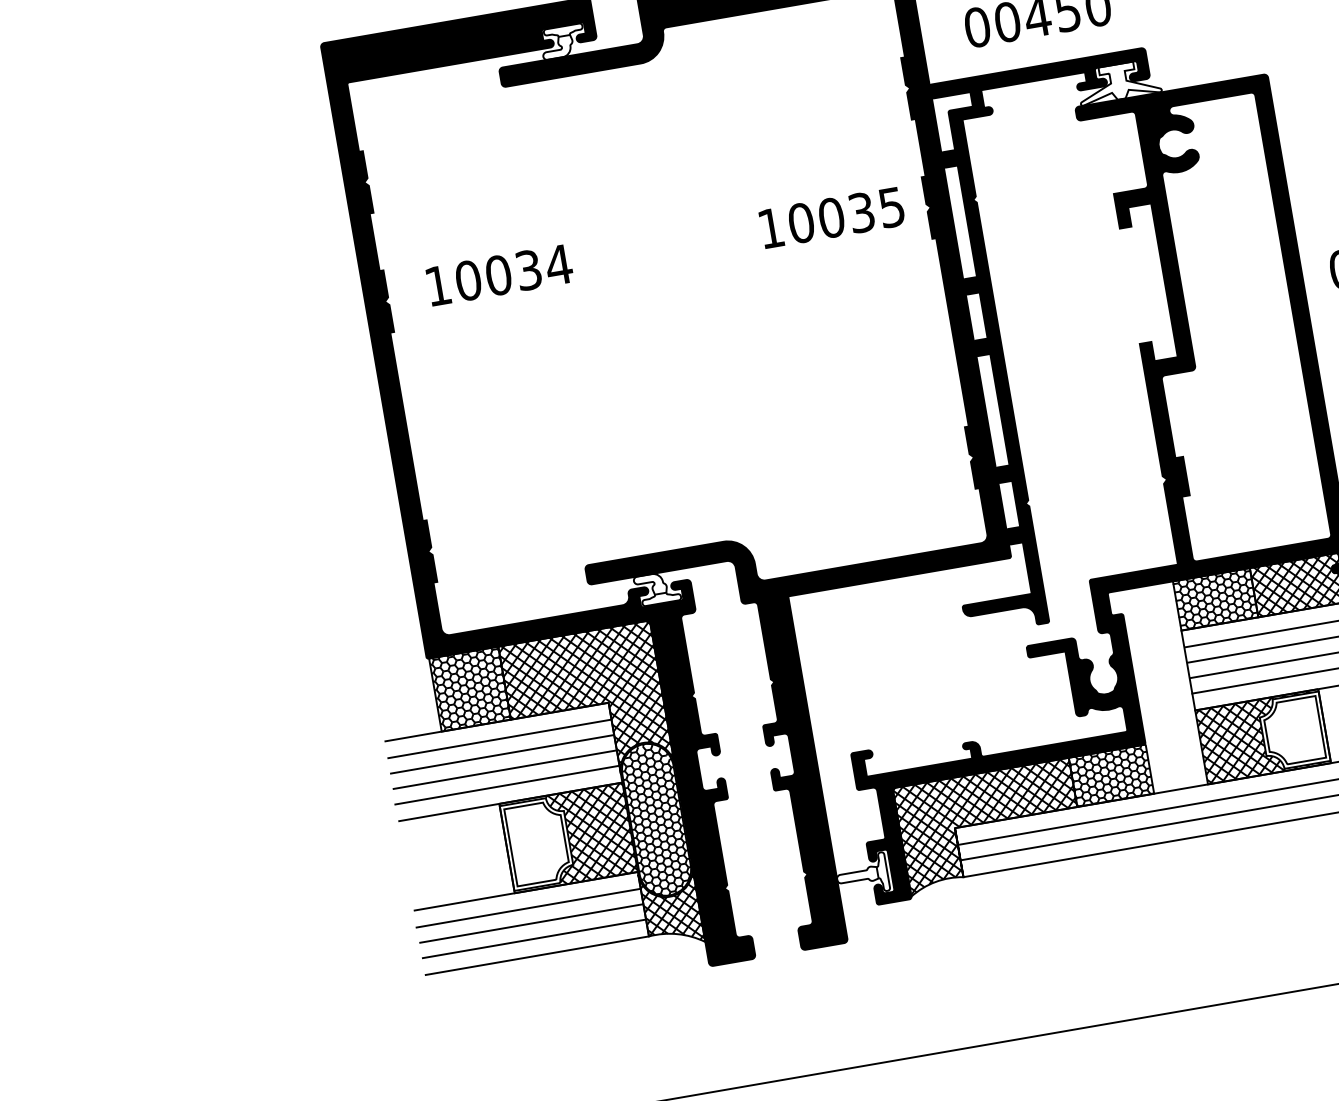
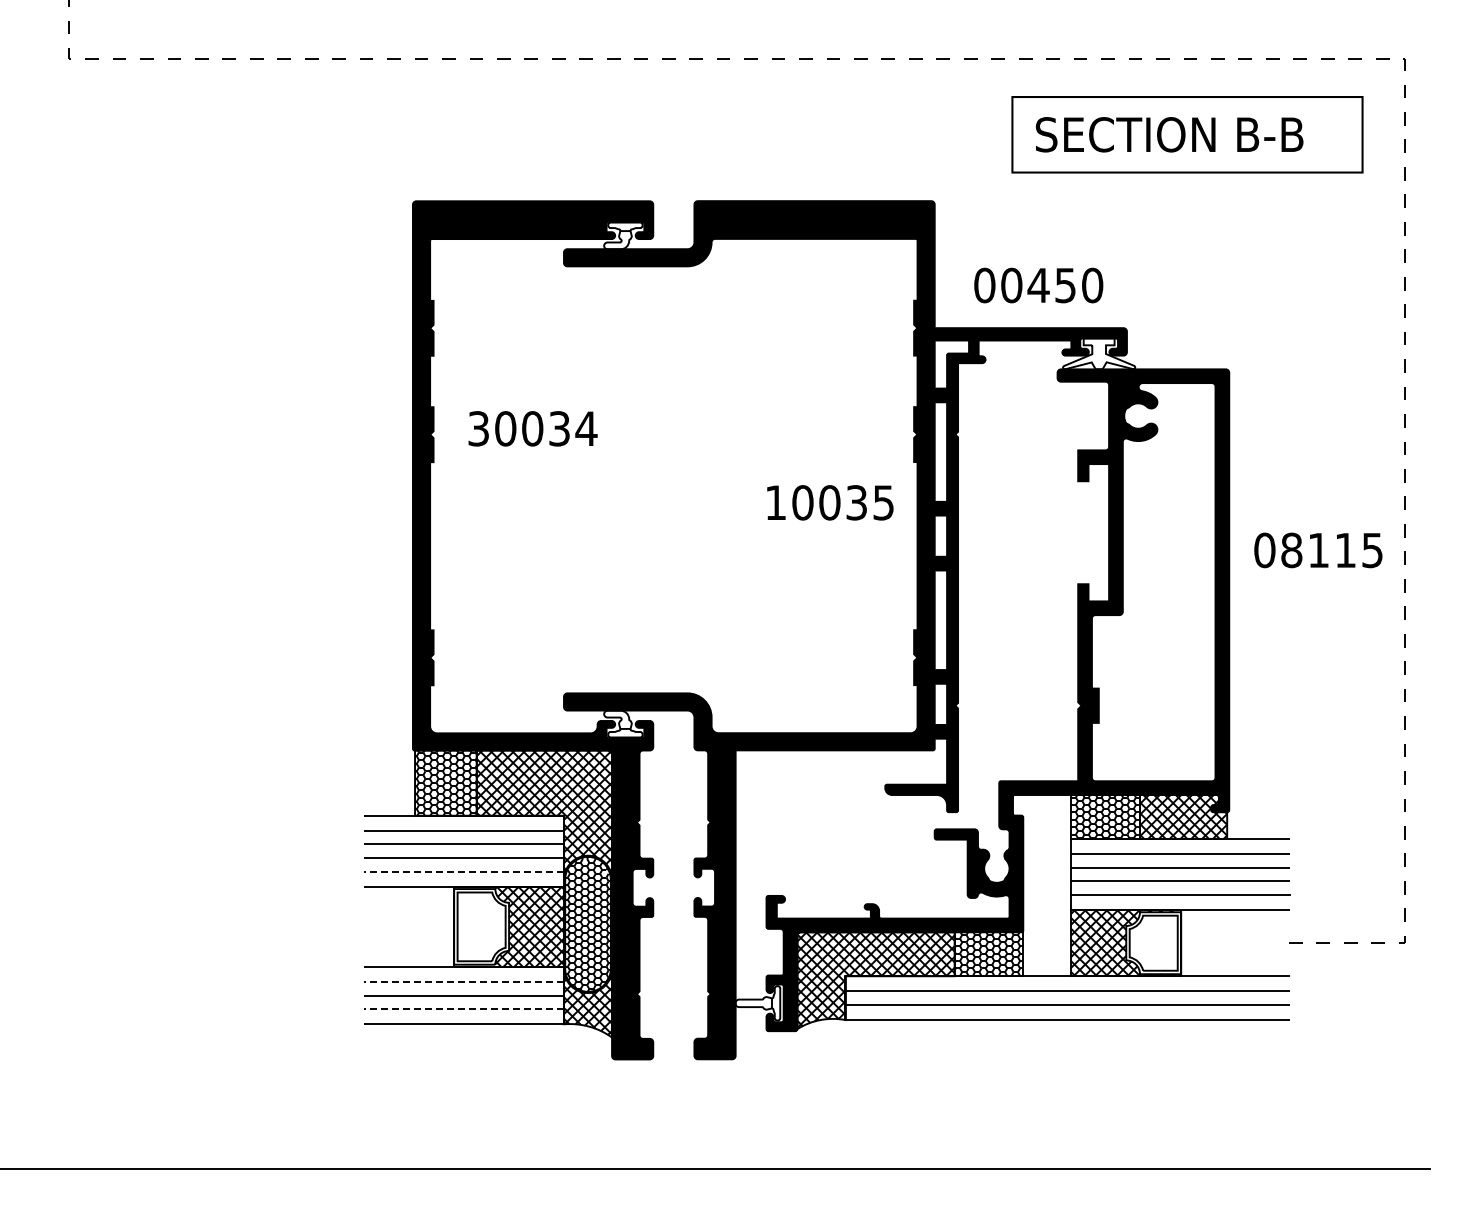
text: (832, 217) -> (830, 502), moved
text: (437, 285) -> (478, 428), 10034 -> 30034
line: (506, 784) -> (463, 871), solid -> dashed
line: (528, 907) -> (463, 981), solid -> dashed
line: (533, 939) -> (463, 1009), solid -> dashed

